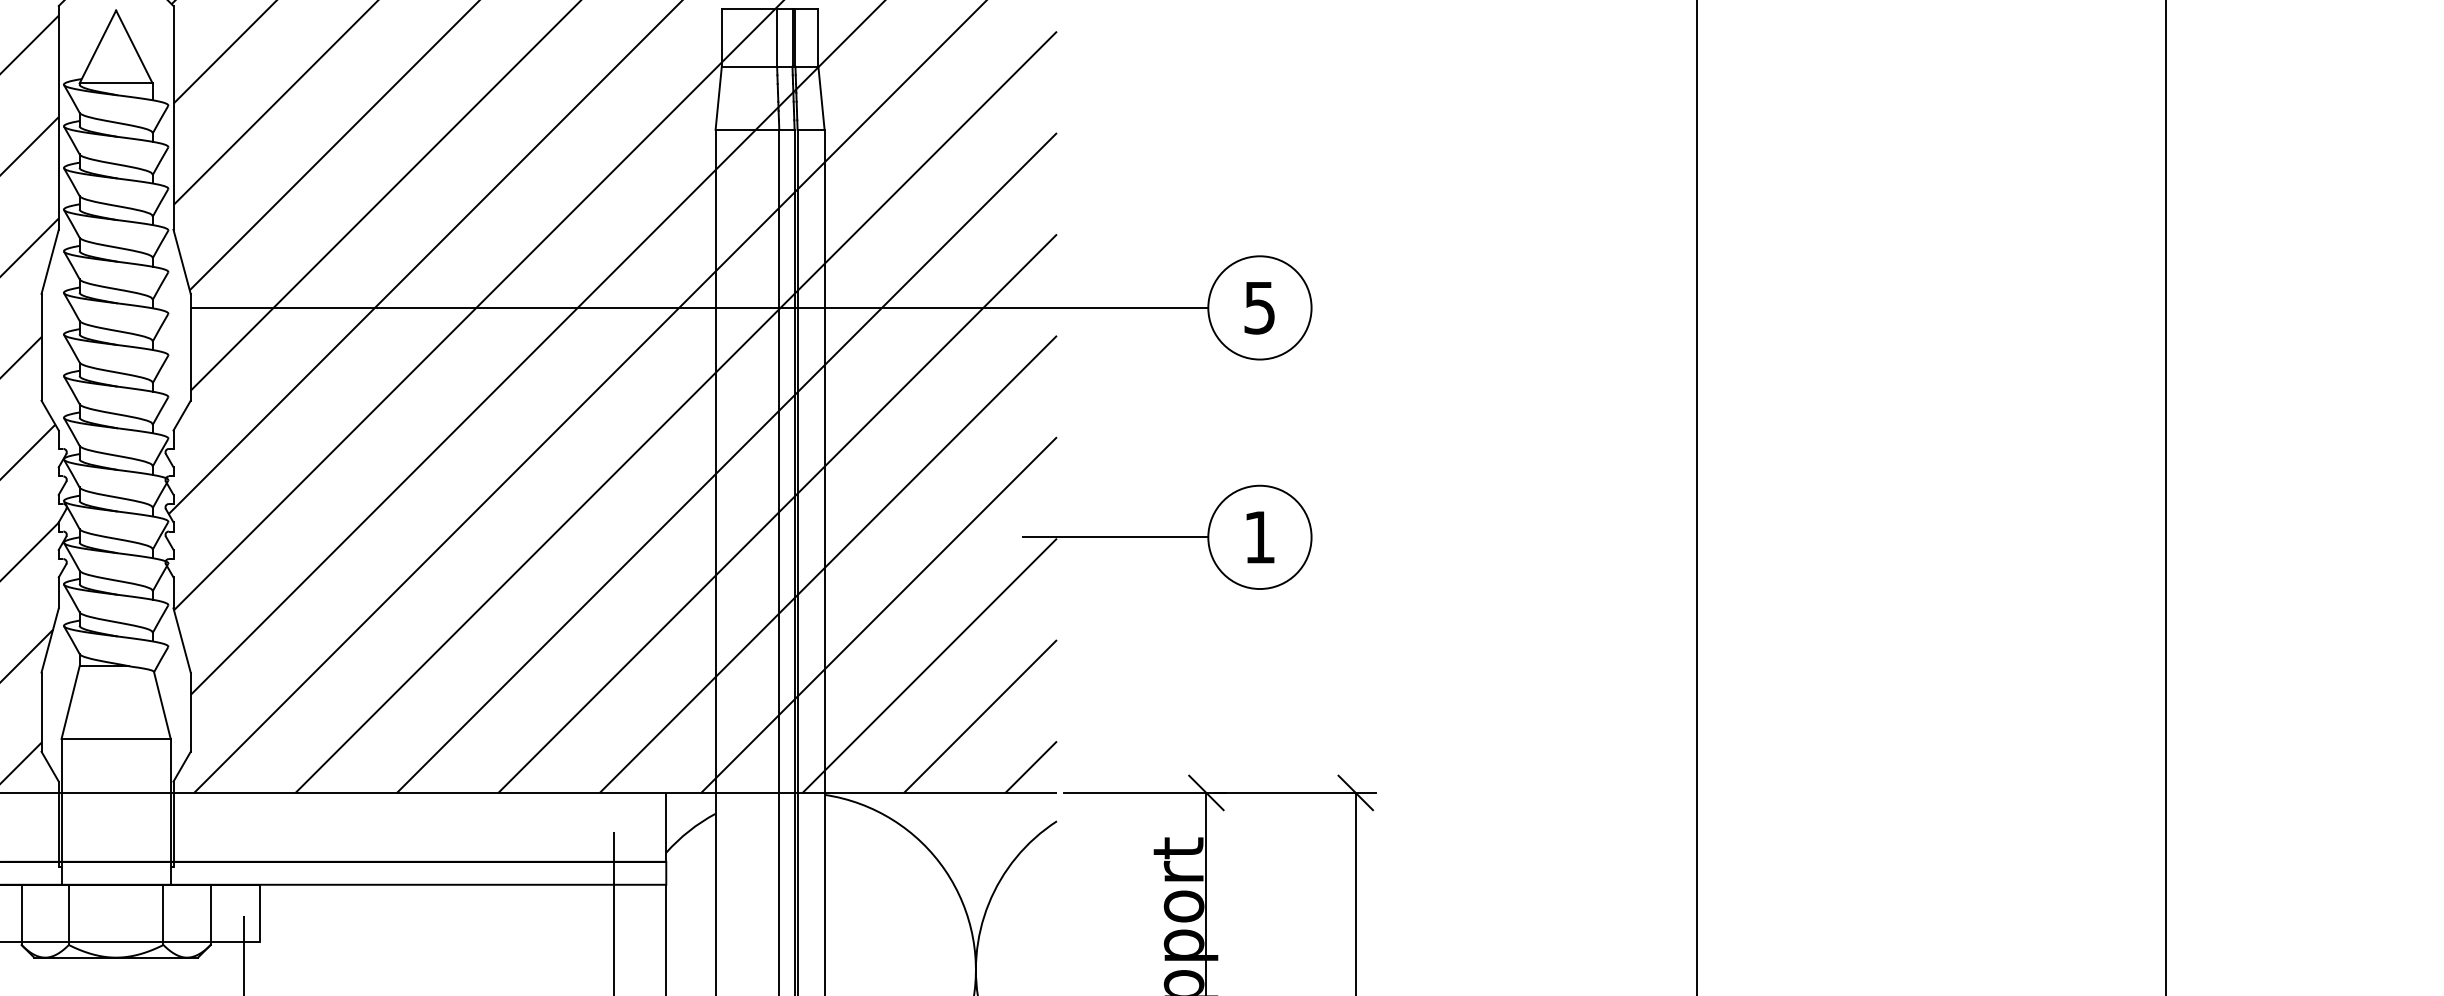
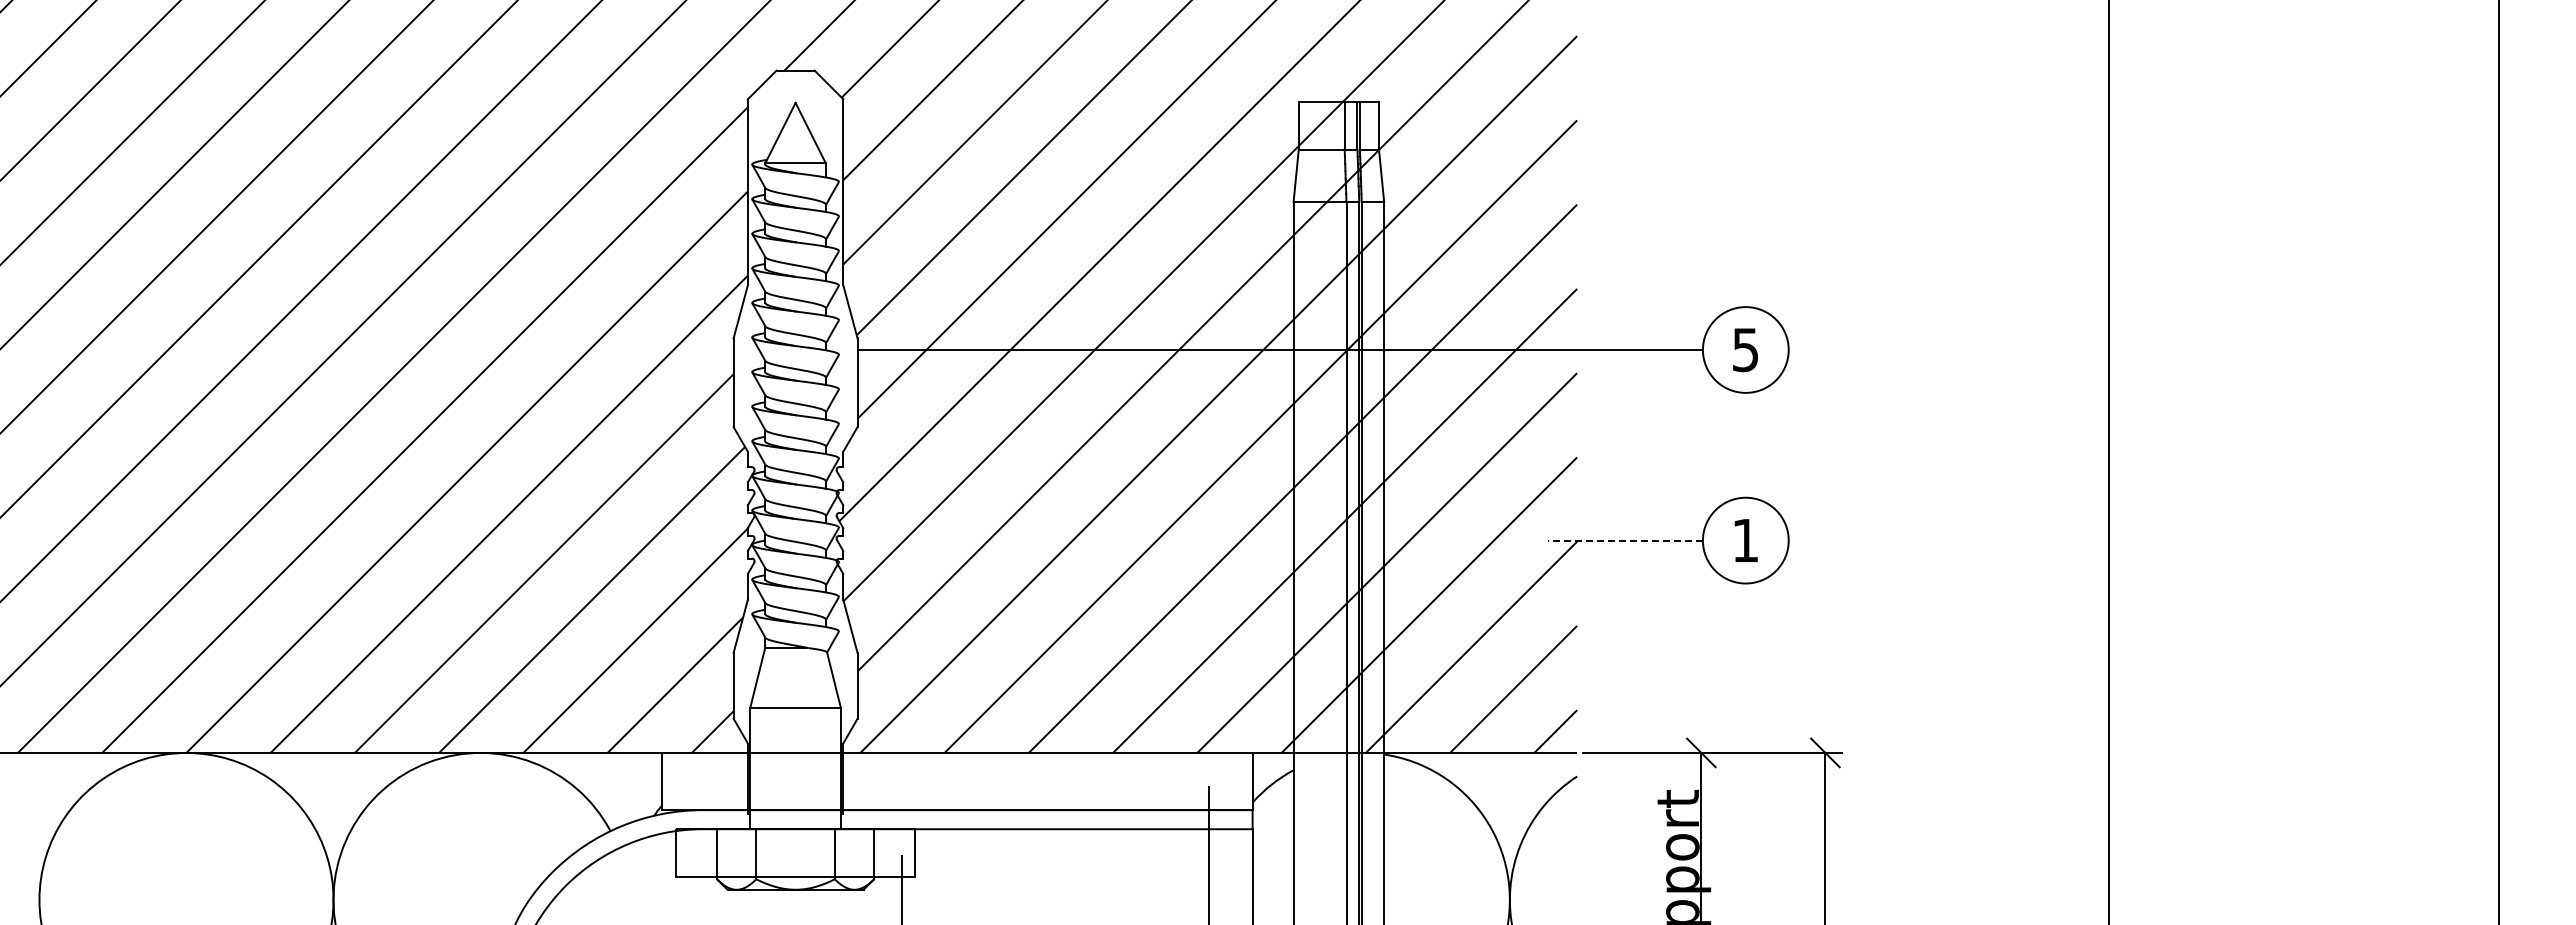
line: (1115, 537) -> (1625, 540), solid -> dashed

